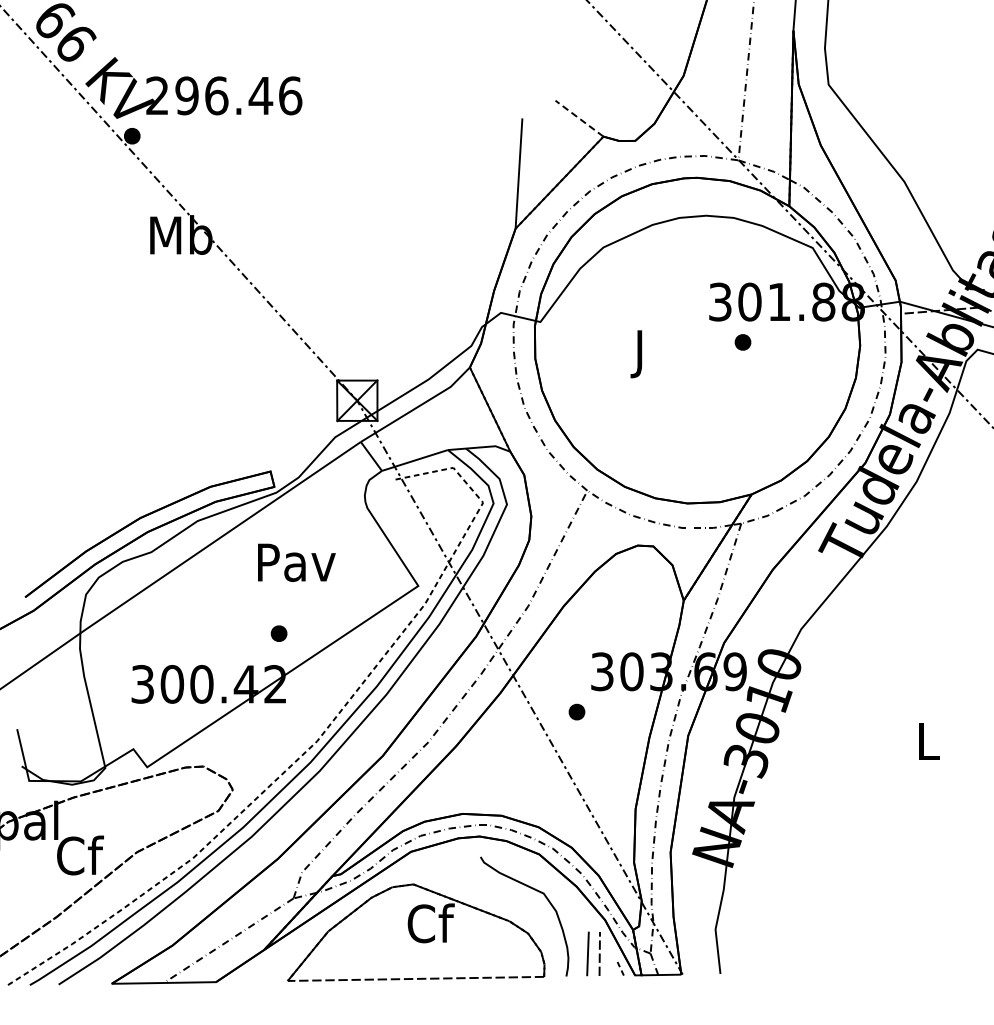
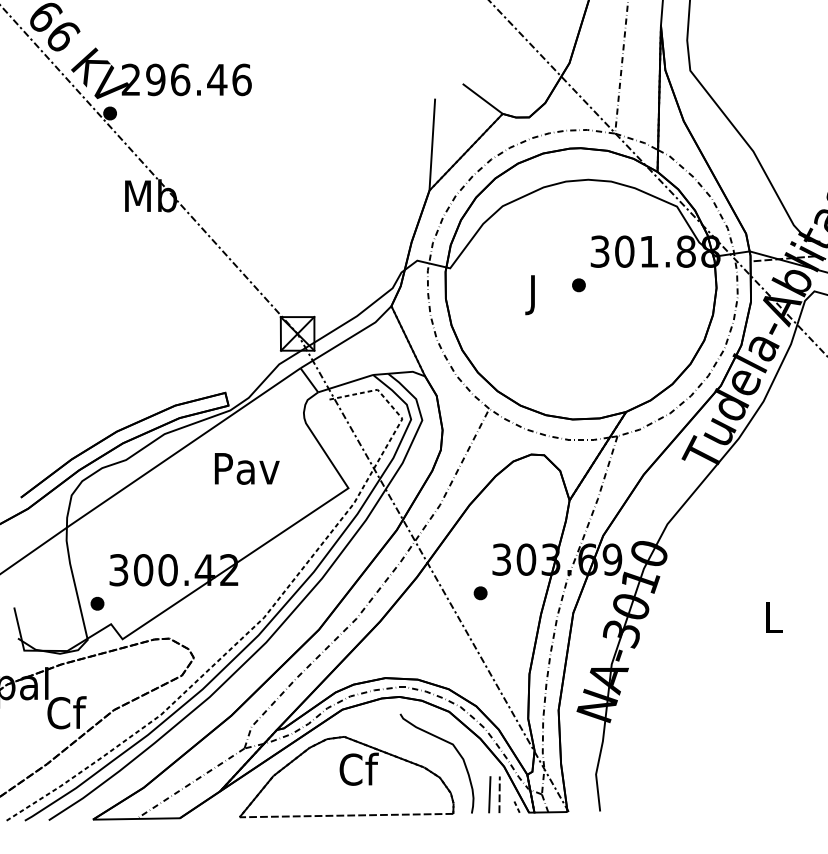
line: (579, 118) -> (482, 98), dashed -> solid
part: (742, 342) -> (578, 285), moved
part: (278, 633) -> (97, 603), moved

